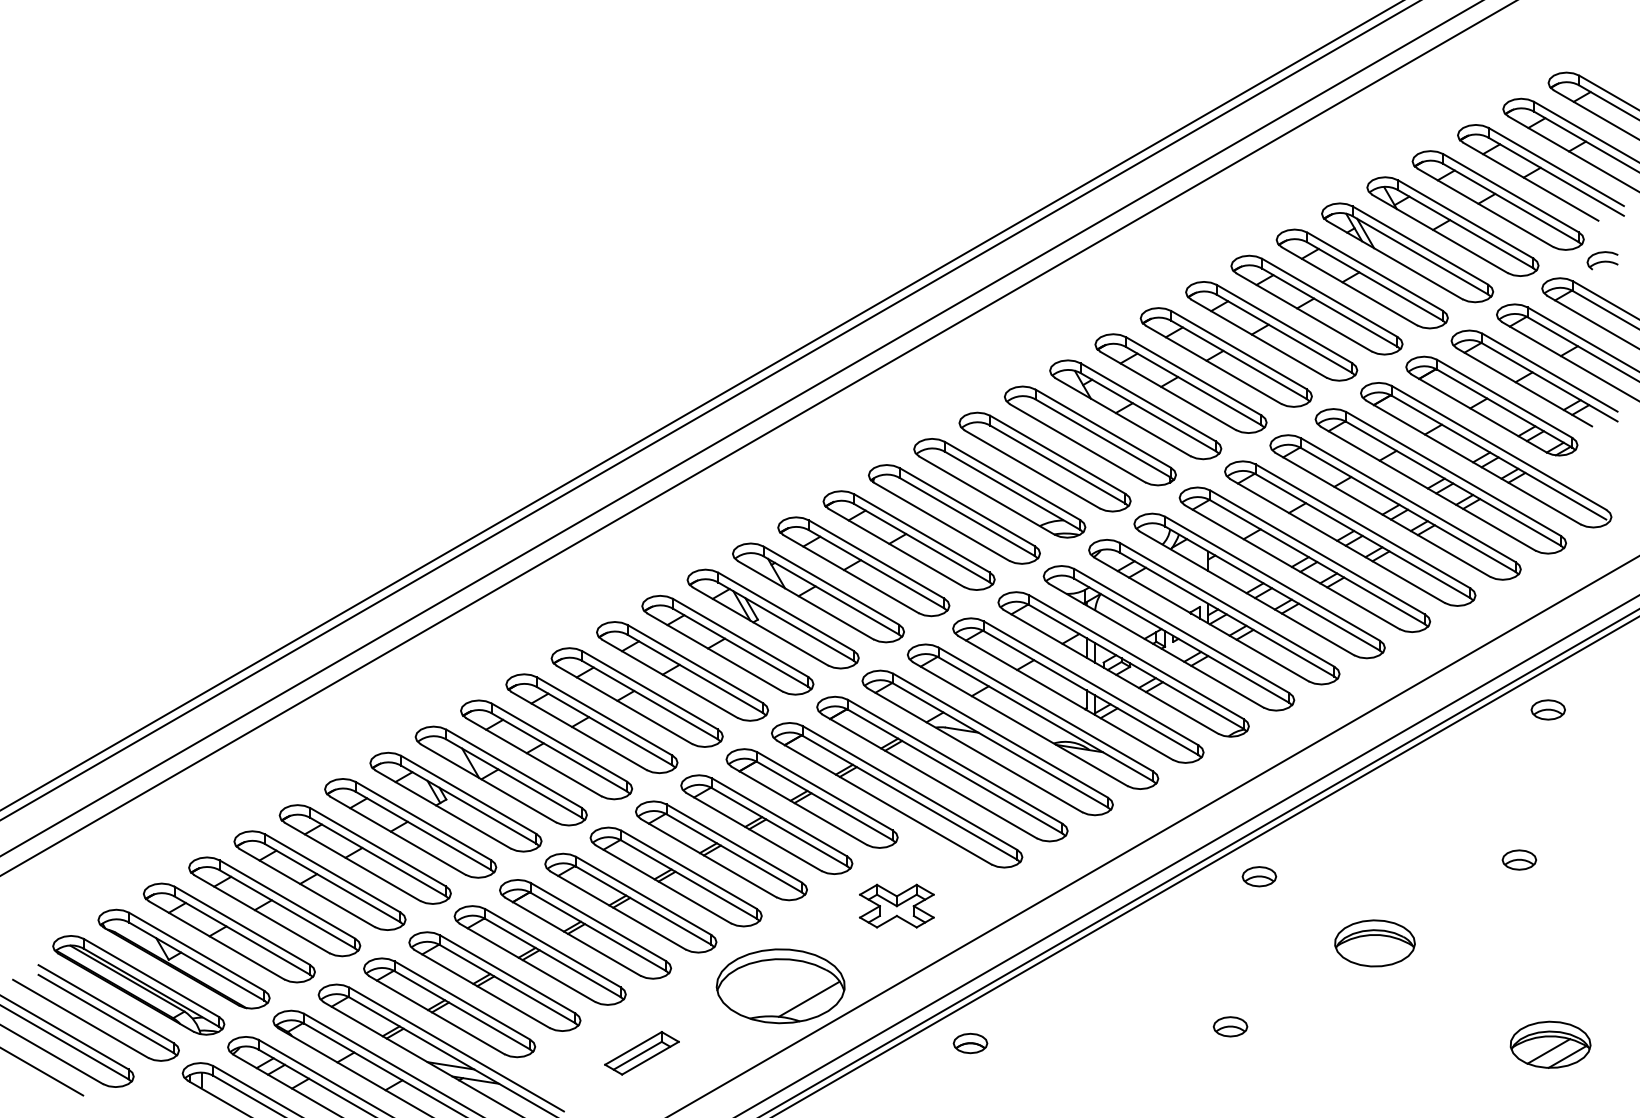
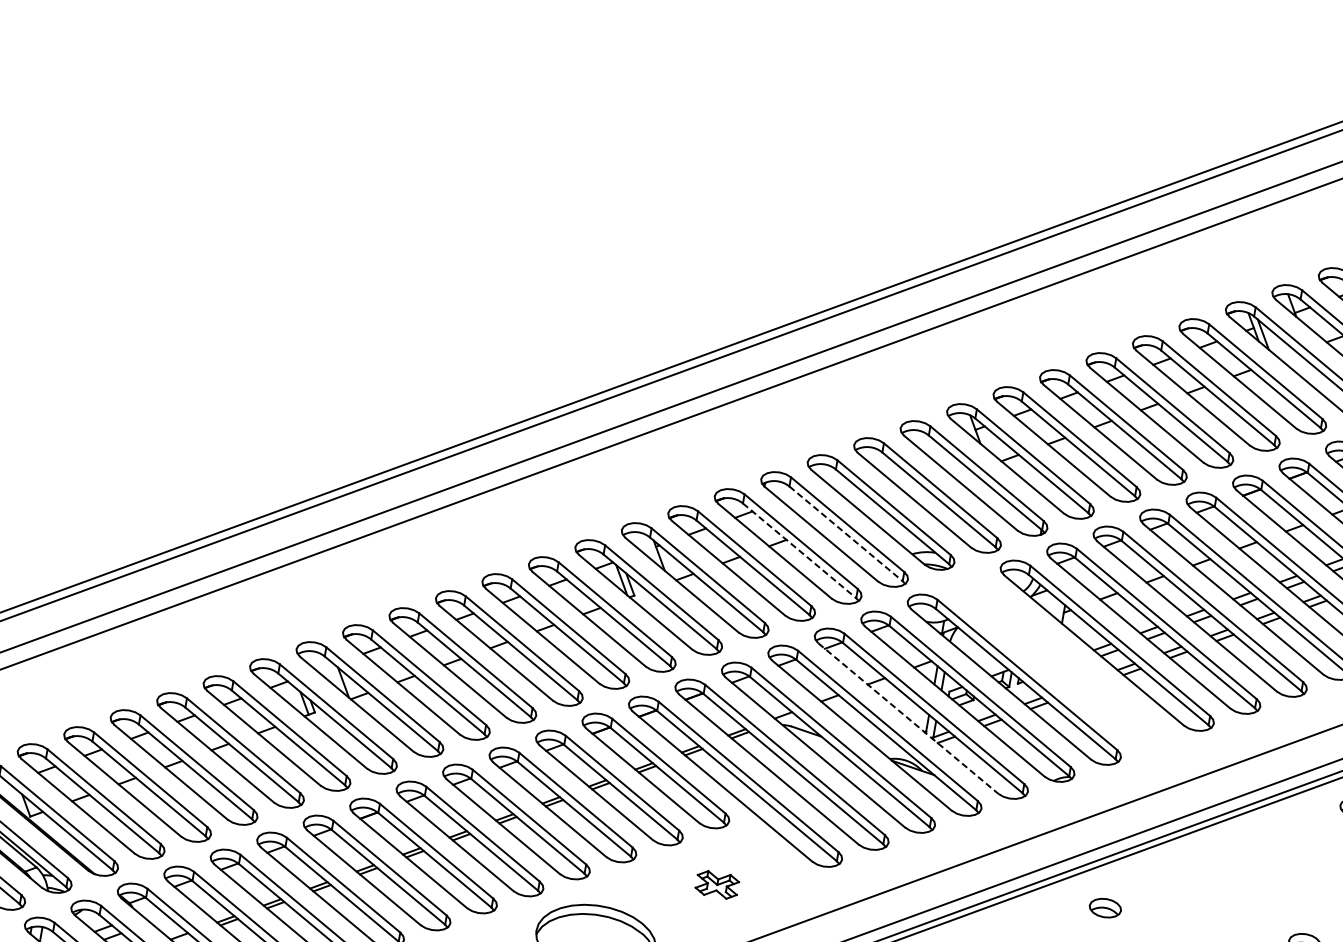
line: (967, 517) -> (846, 534), solid -> dashed
line: (922, 543) -> (800, 551), solid -> dashed
part: (1214, 612) -> (1060, 663), removed
line: (1065, 697) -> (908, 718), solid -> dashed
part: (1259, 876) -> (1105, 907), moved
part: (896, 905) -> (717, 884), size x0.6

